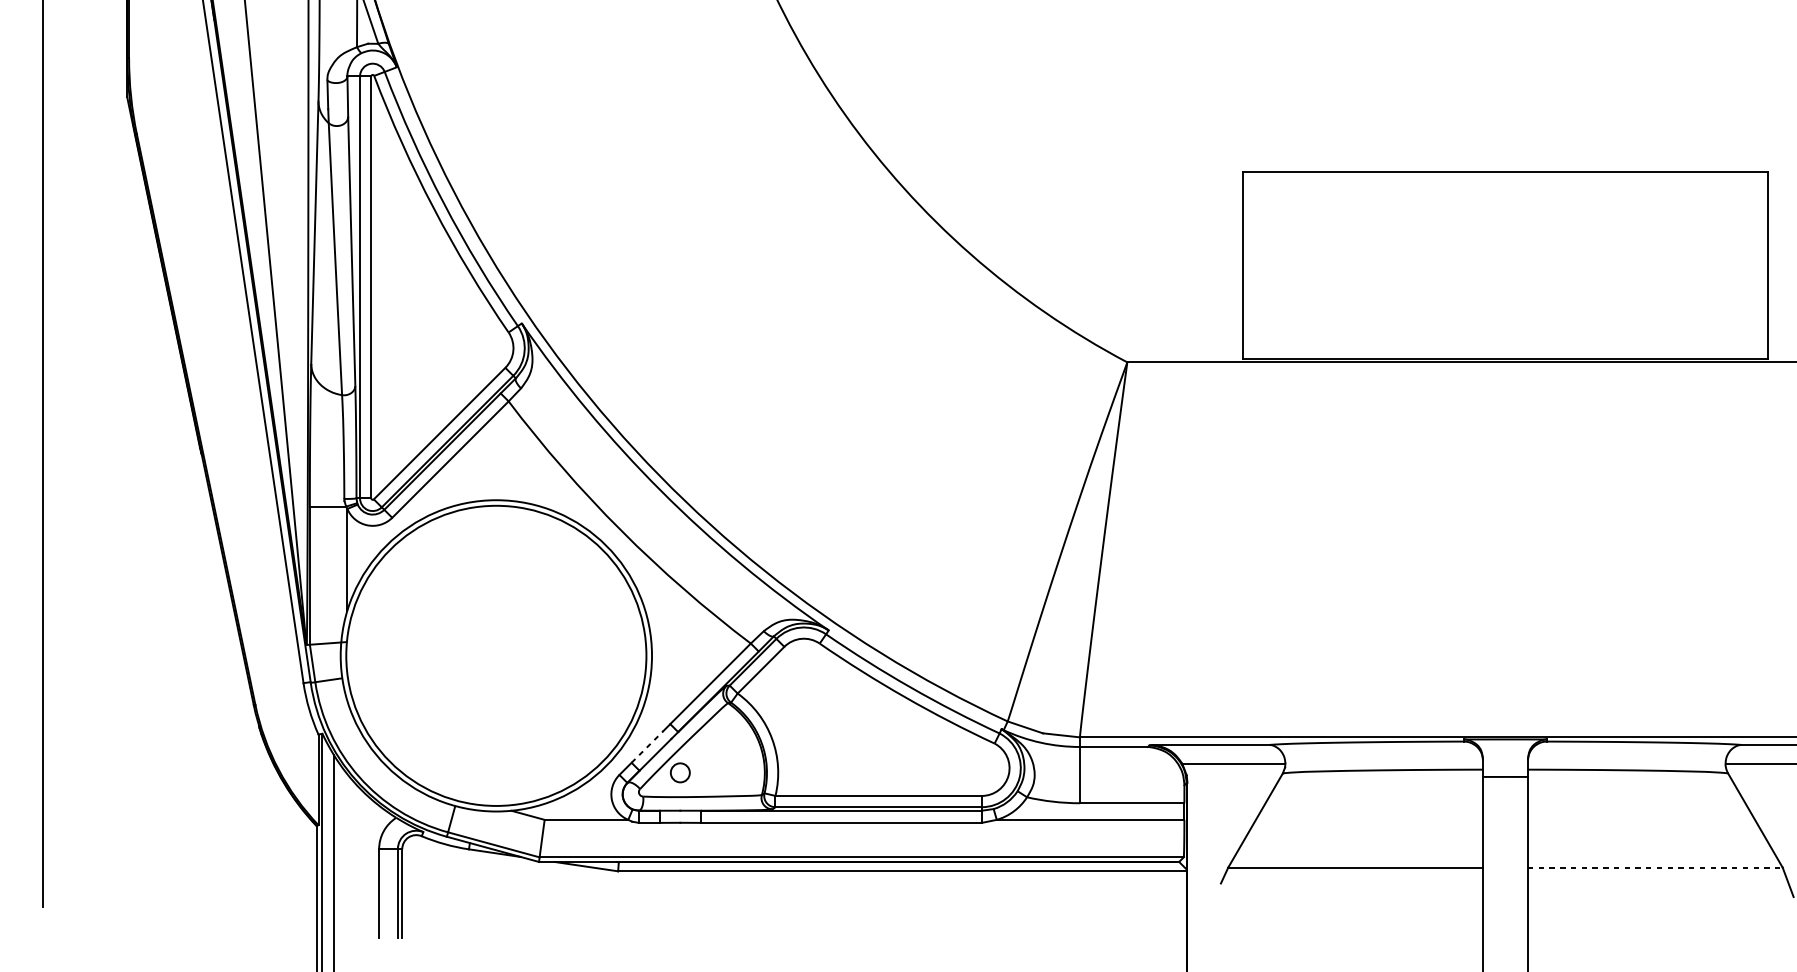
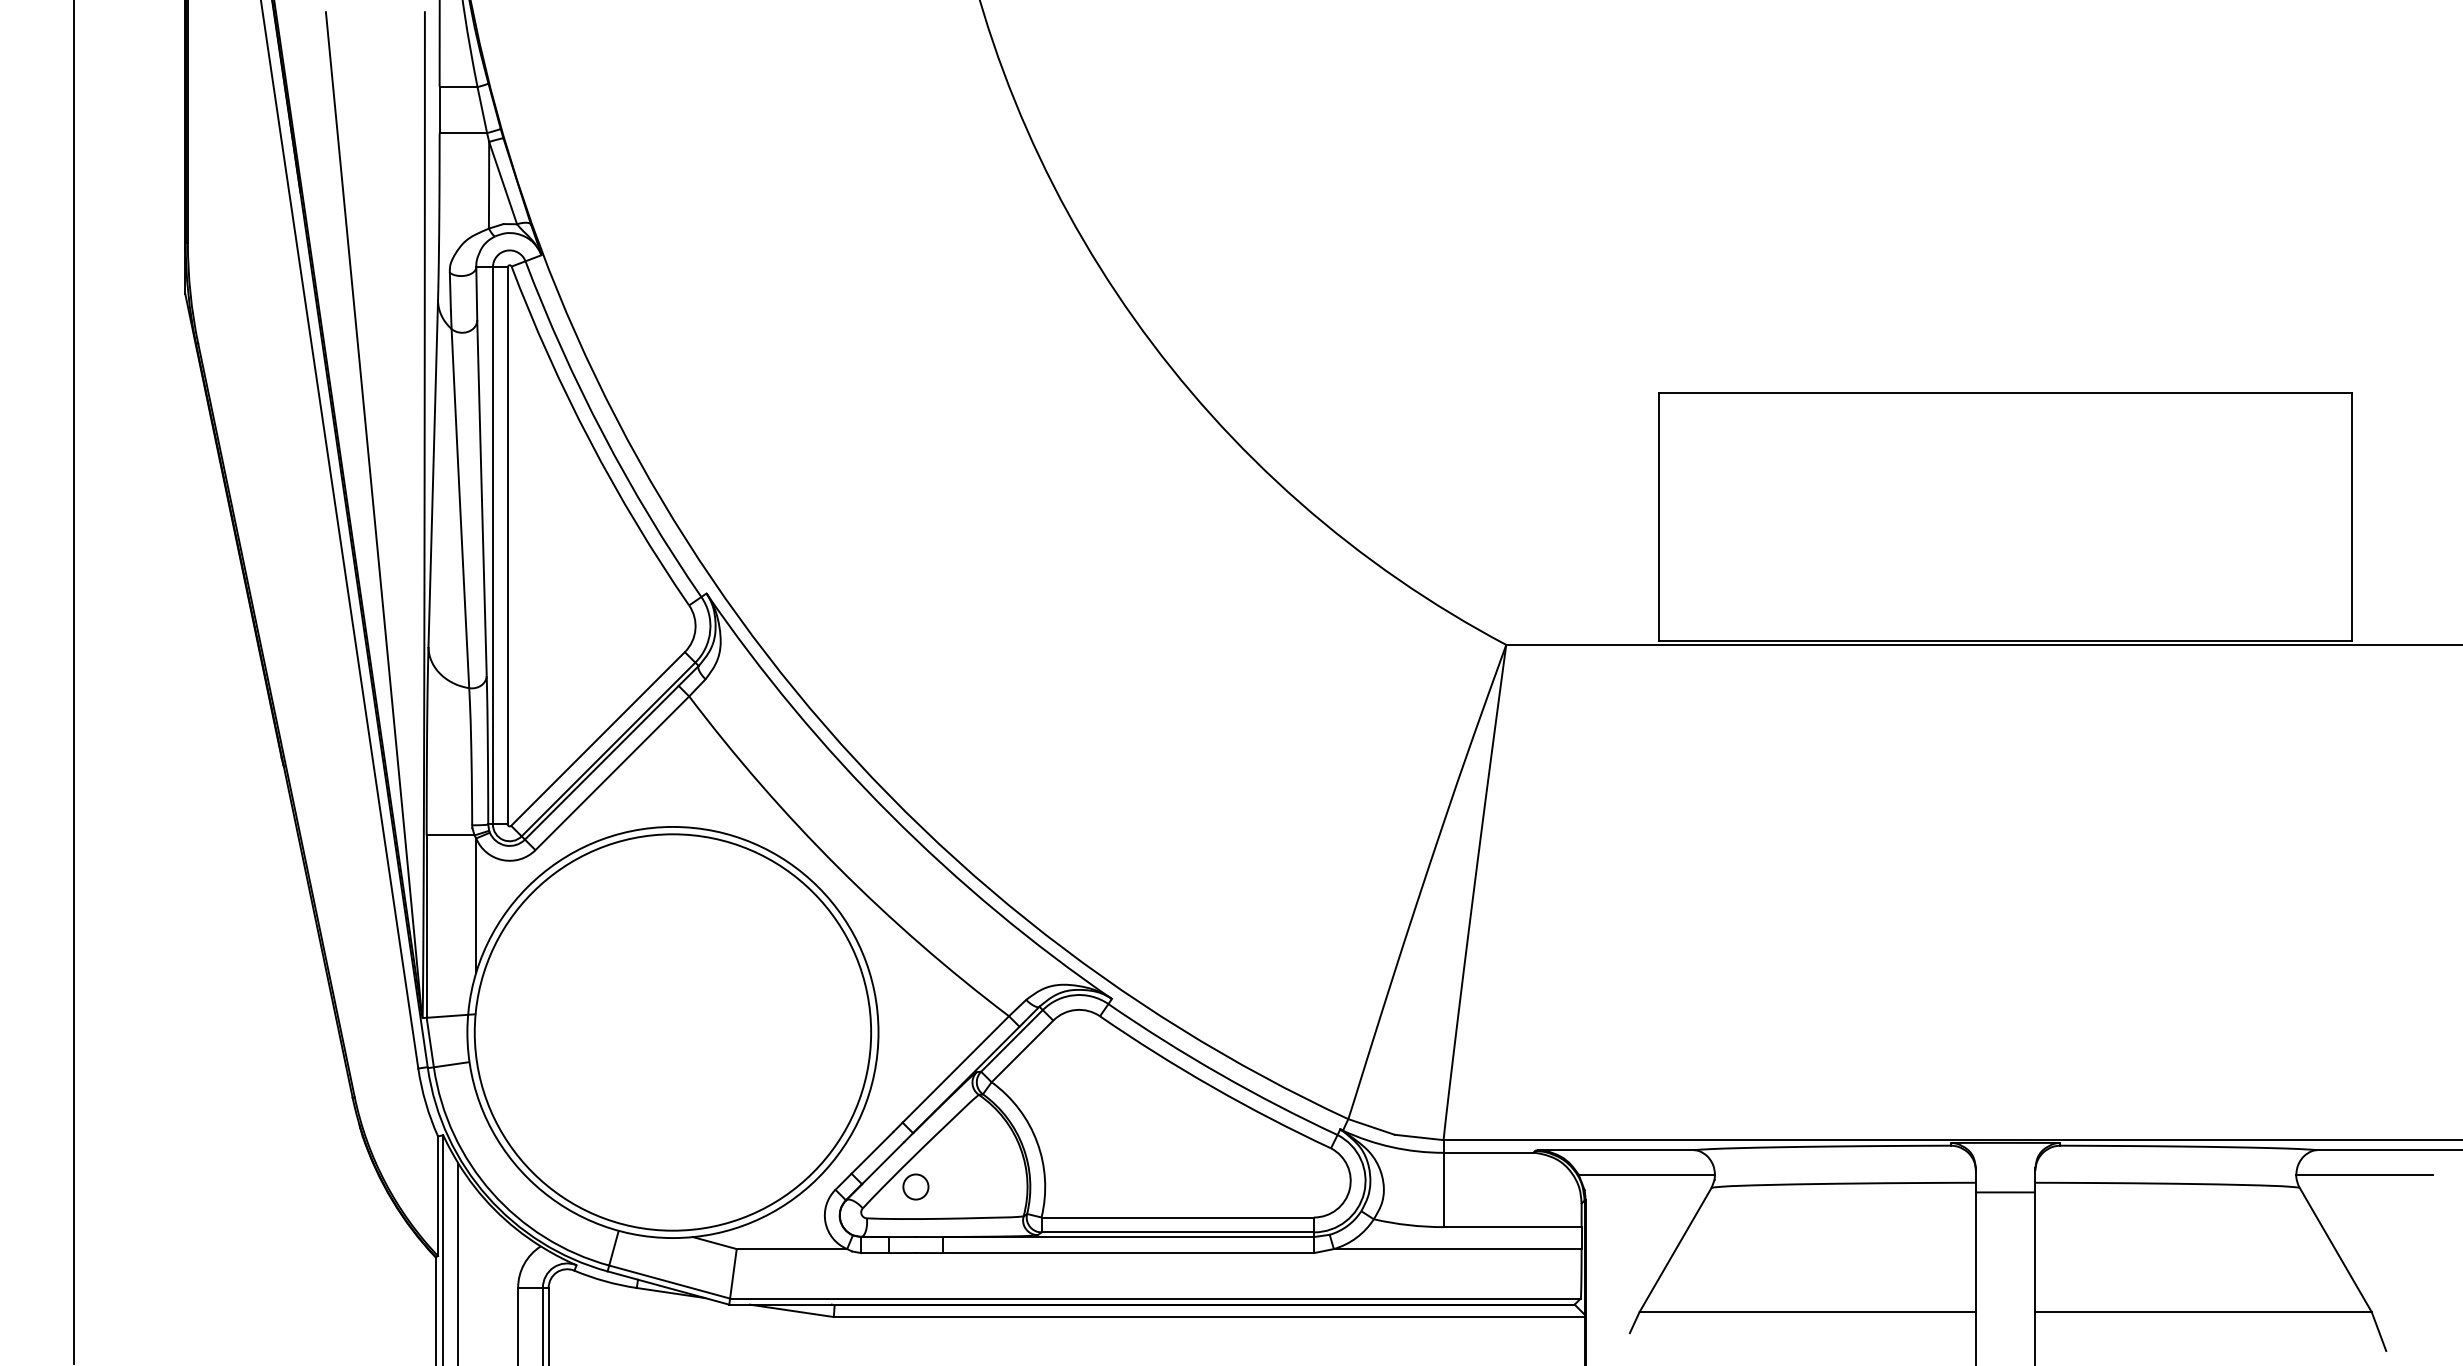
line: (647, 746) -> (872, 1152), dashed -> solid
line: (1656, 867) -> (2204, 1312), dashed -> solid

